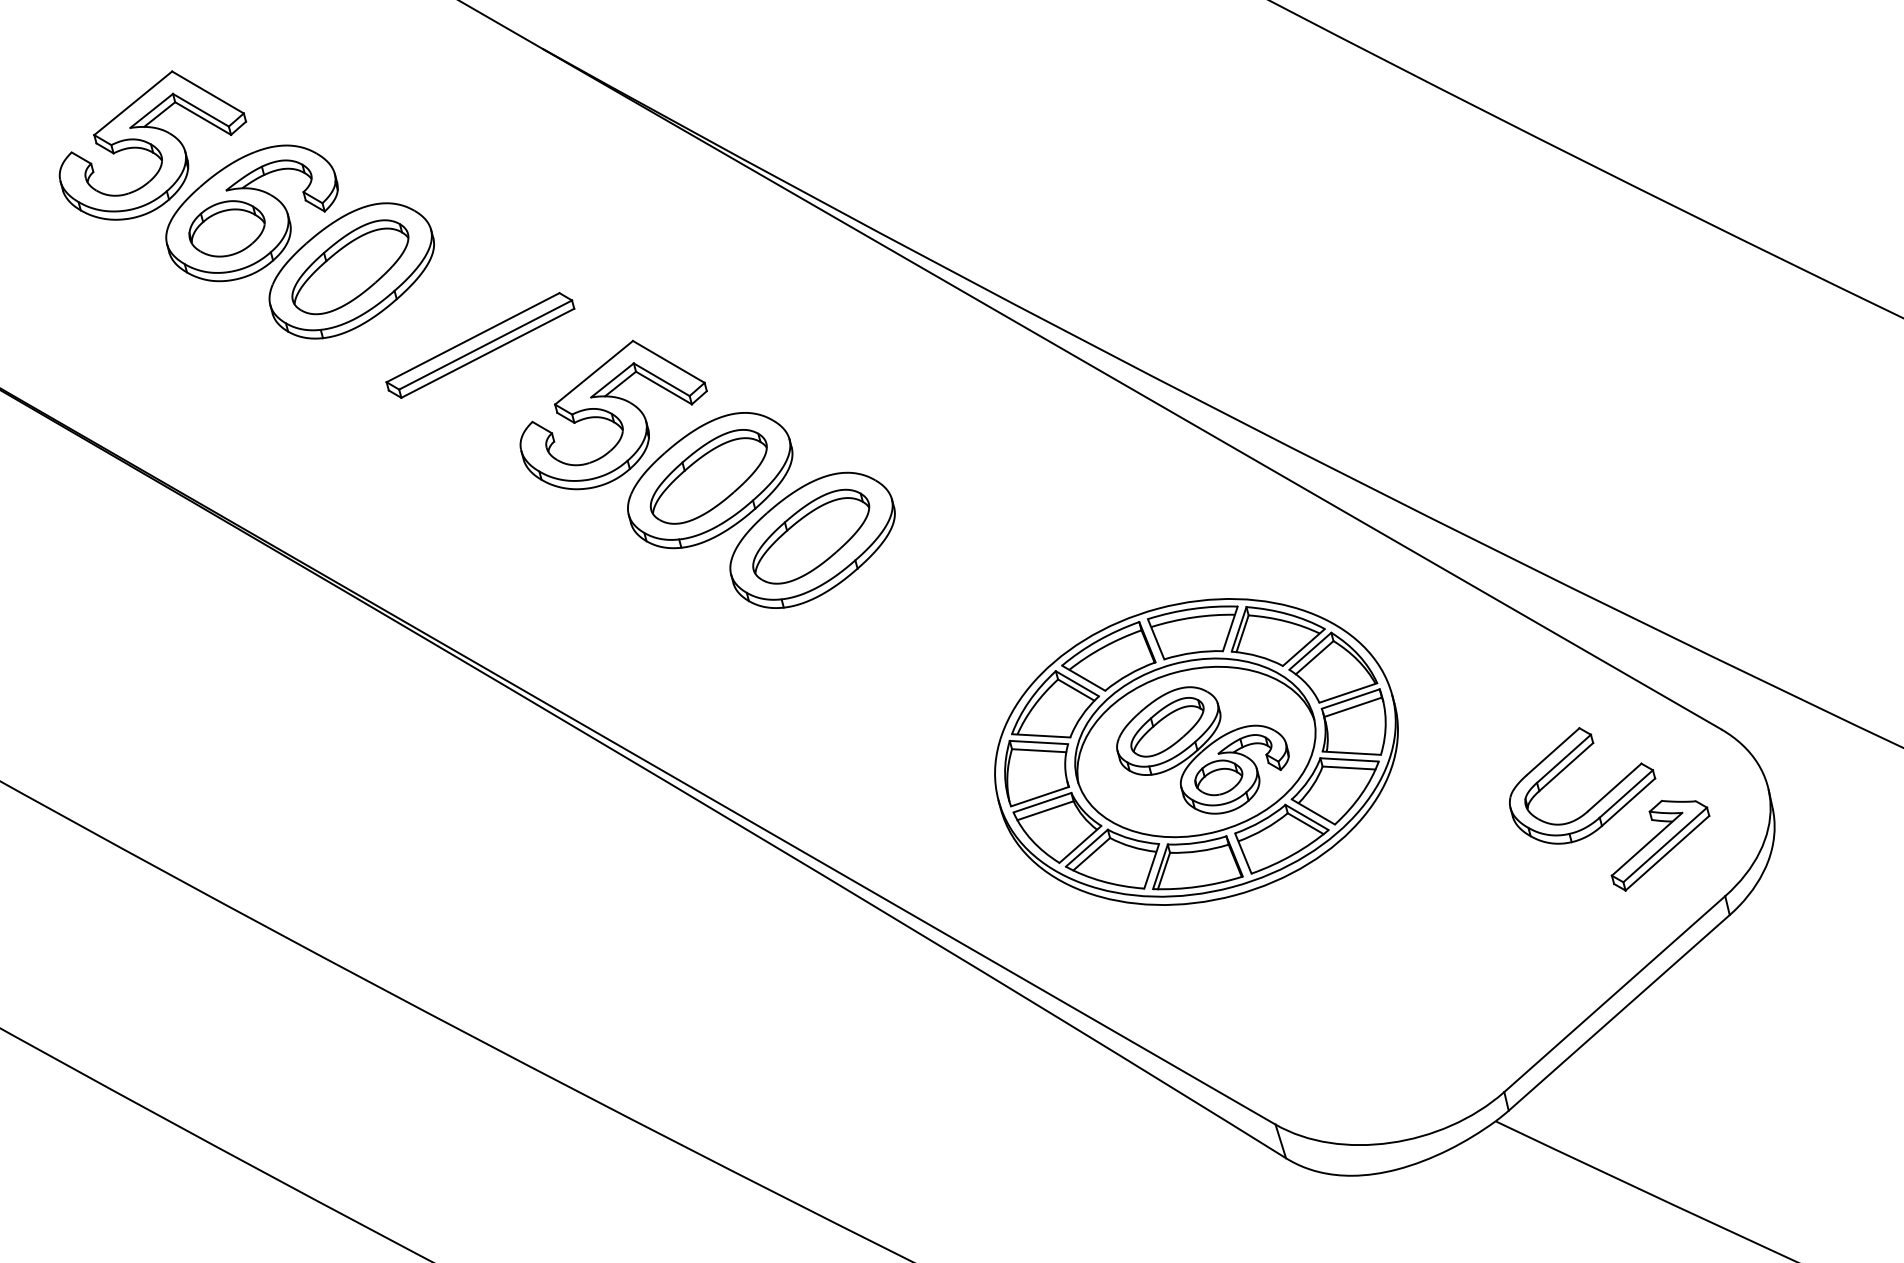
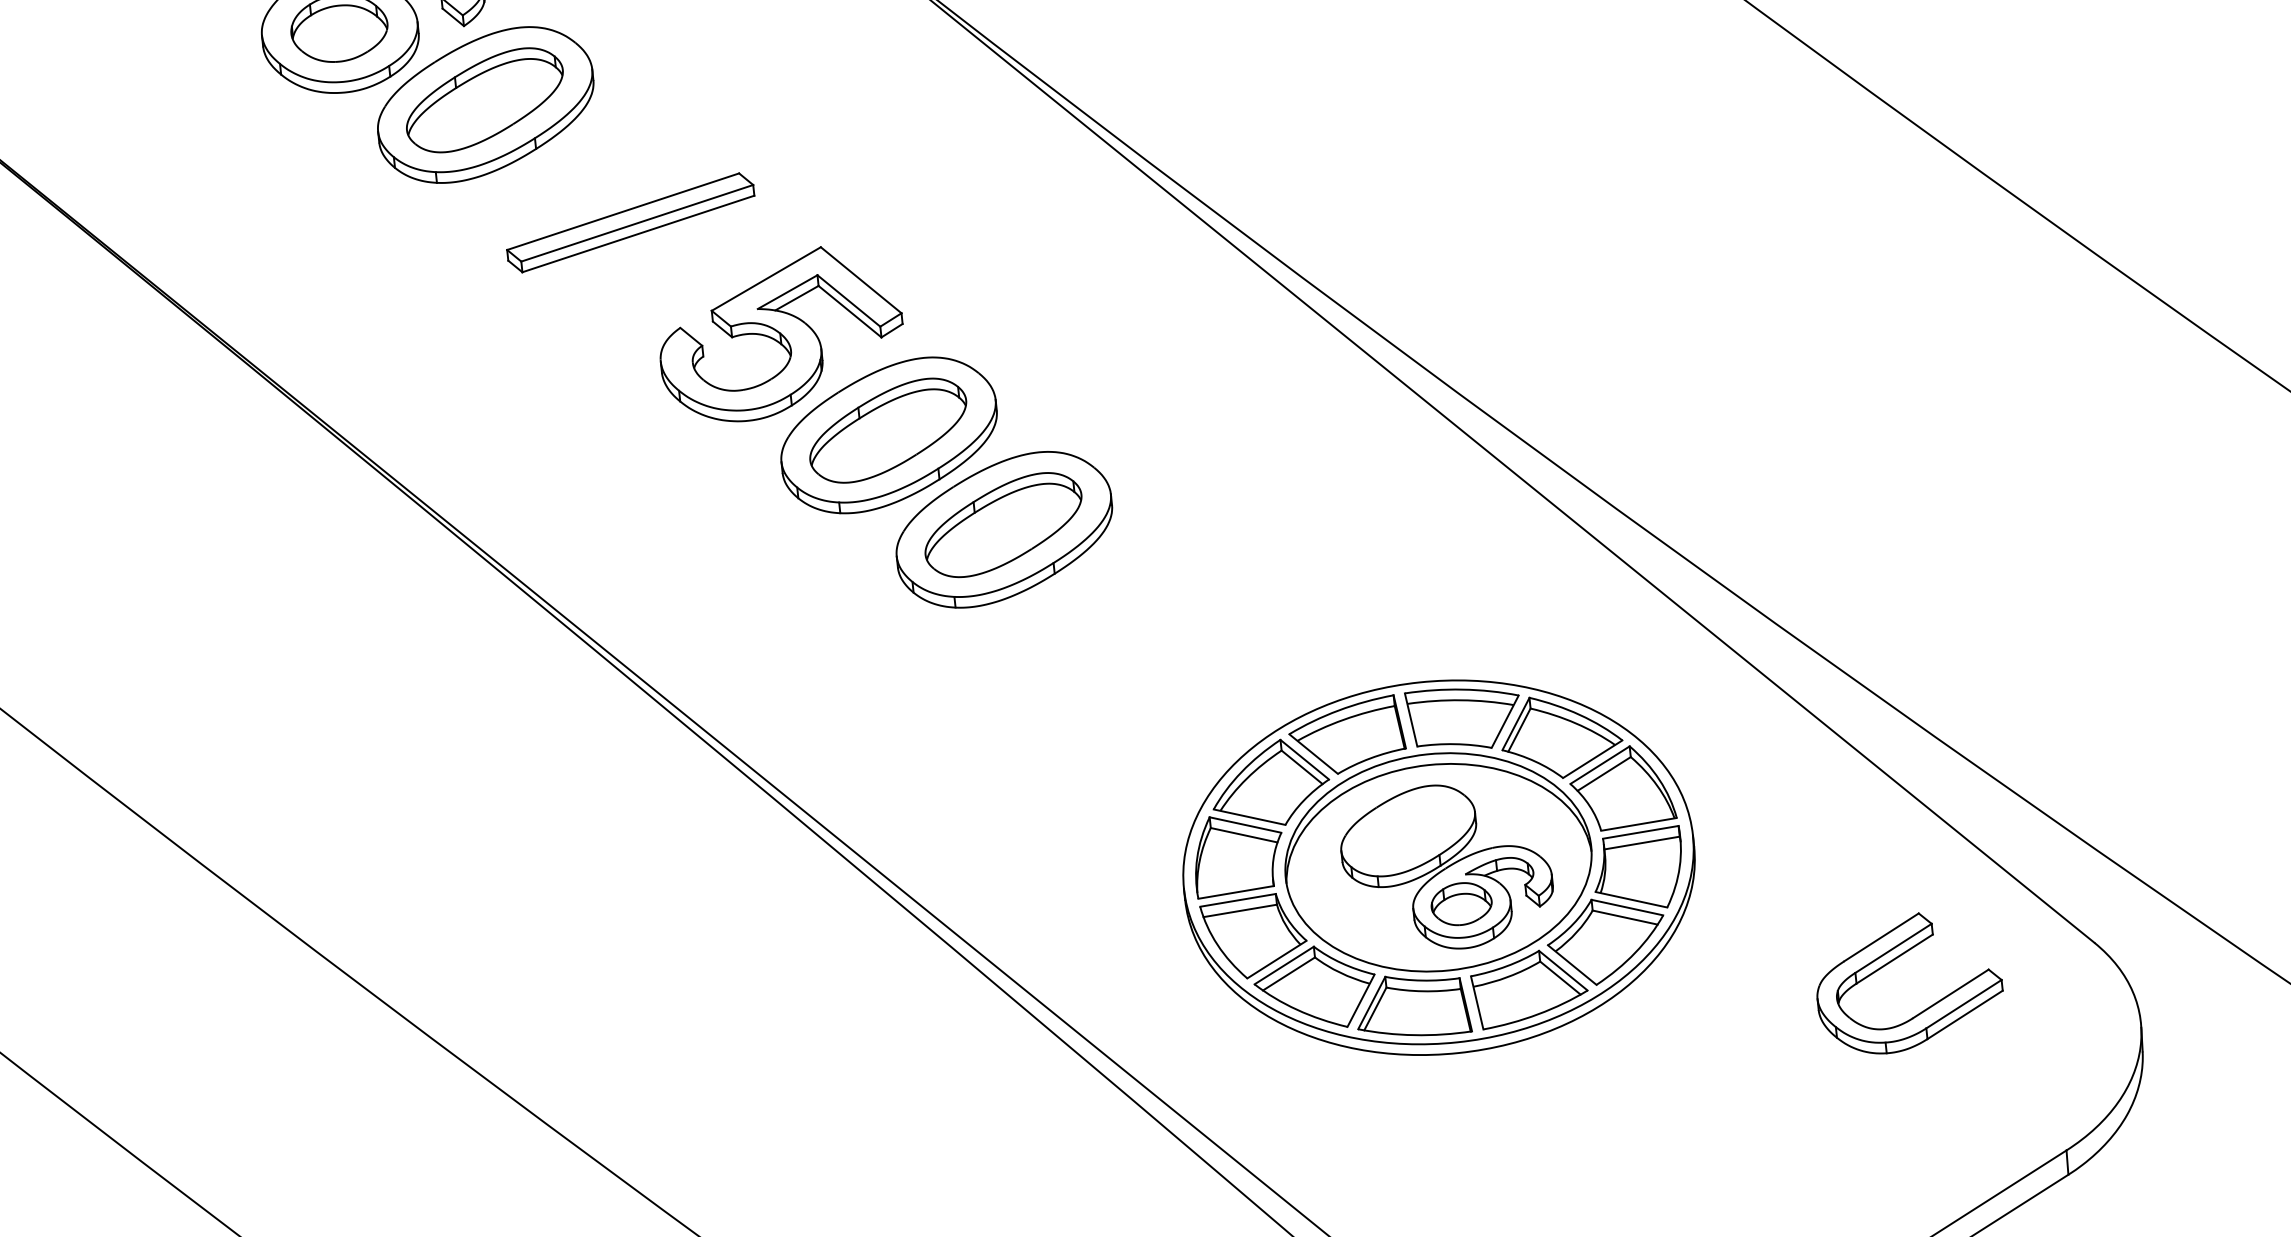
part: (1167, 727) -> (1407, 831), removed
part: (1660, 845) -> (1996, 1074), removed

